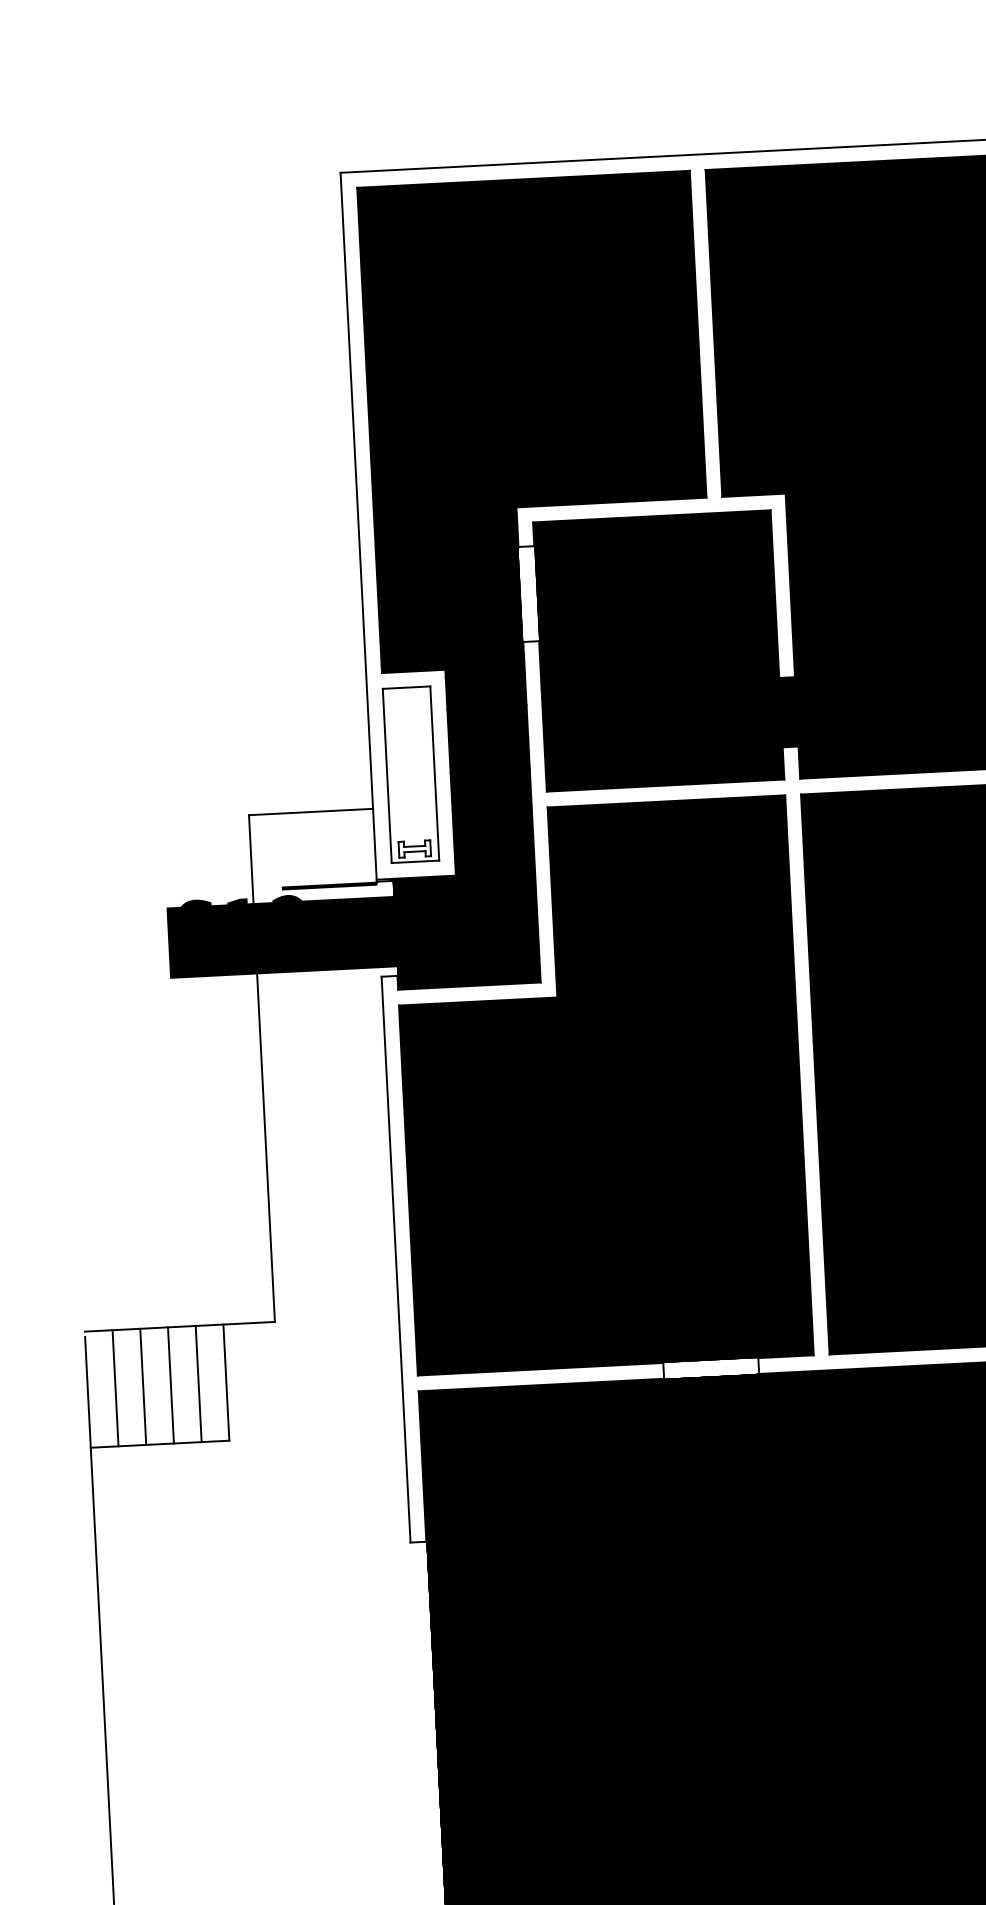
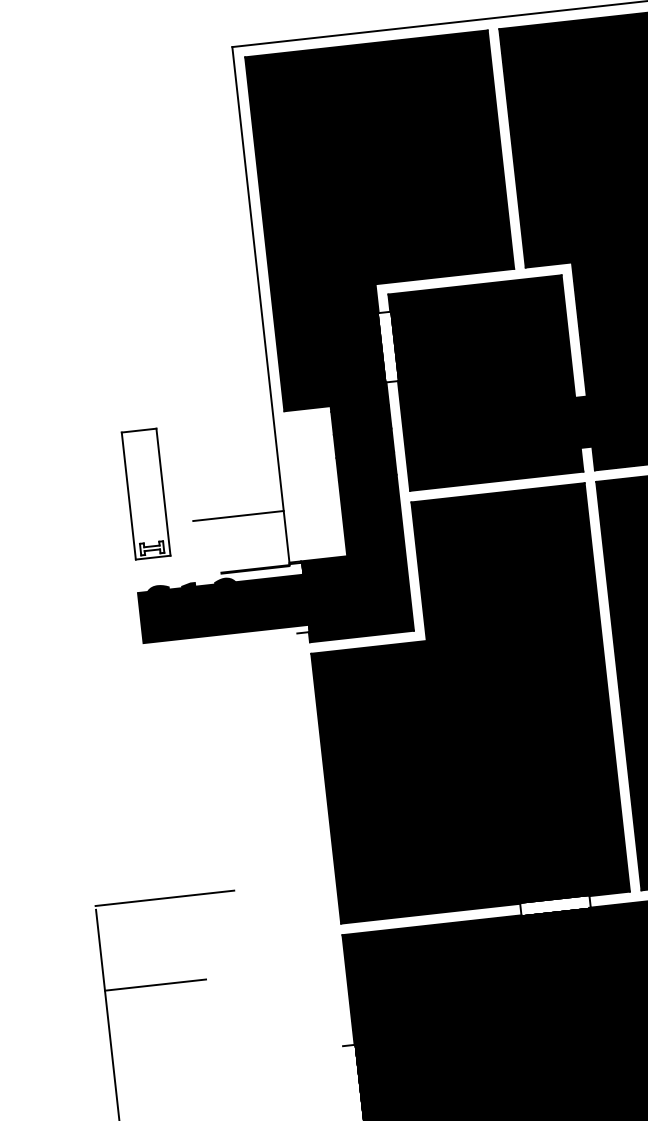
part: (410, 774) -> (145, 493), moved
line: (261, 1068) -> (213, 705), removed
line: (395, 1259) -> (319, 839), removed
line: (226, 1382) -> (201, 937), removed
line: (198, 1383) -> (181, 939), removed
line: (170, 1385) -> (160, 941), removed
line: (143, 1386) -> (140, 943), removed
line: (115, 1388) -> (120, 946), removed

